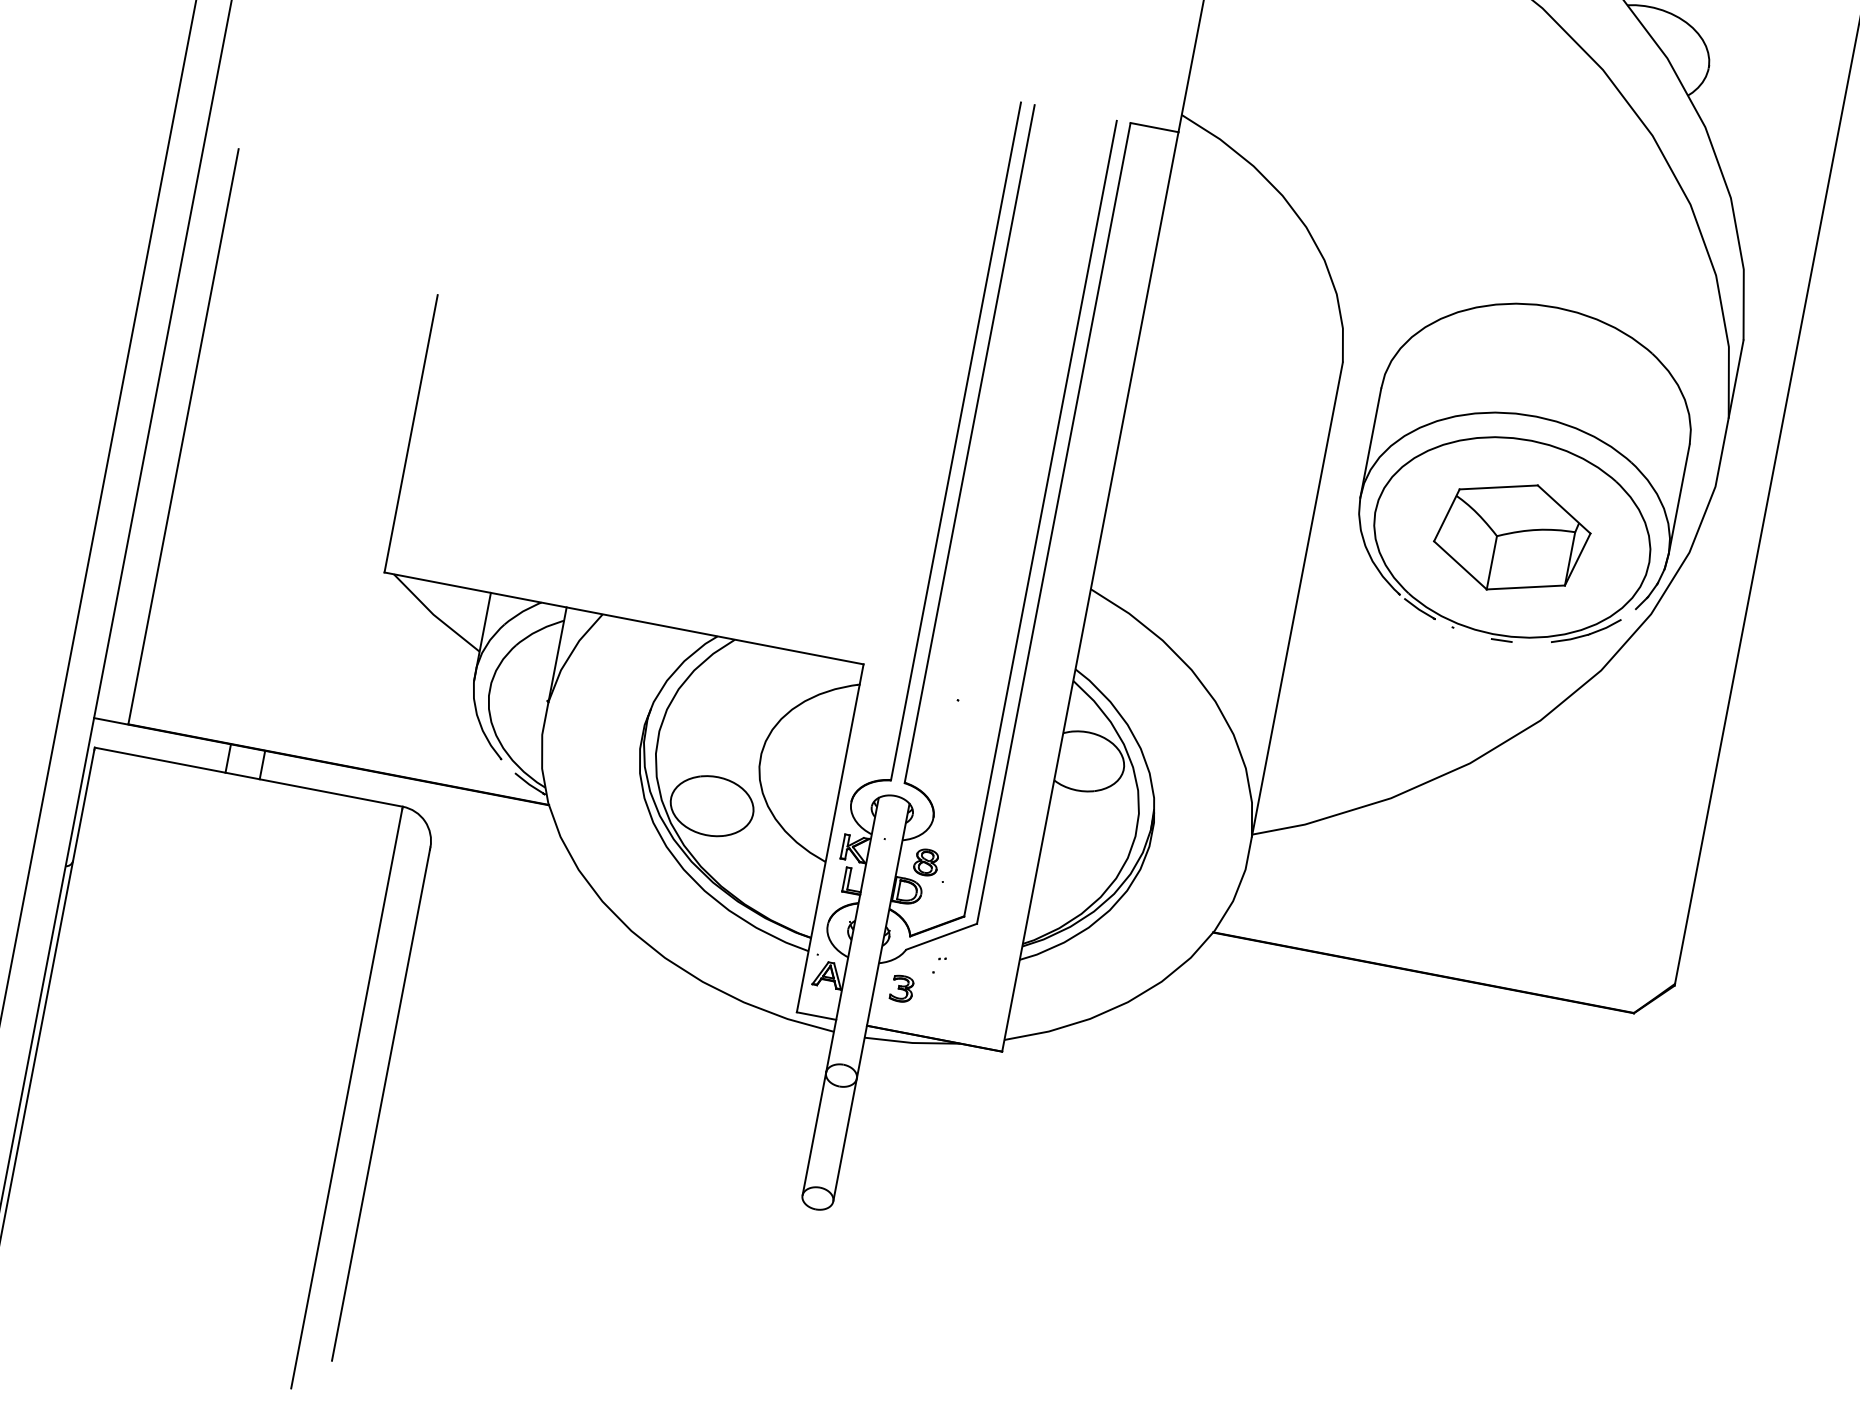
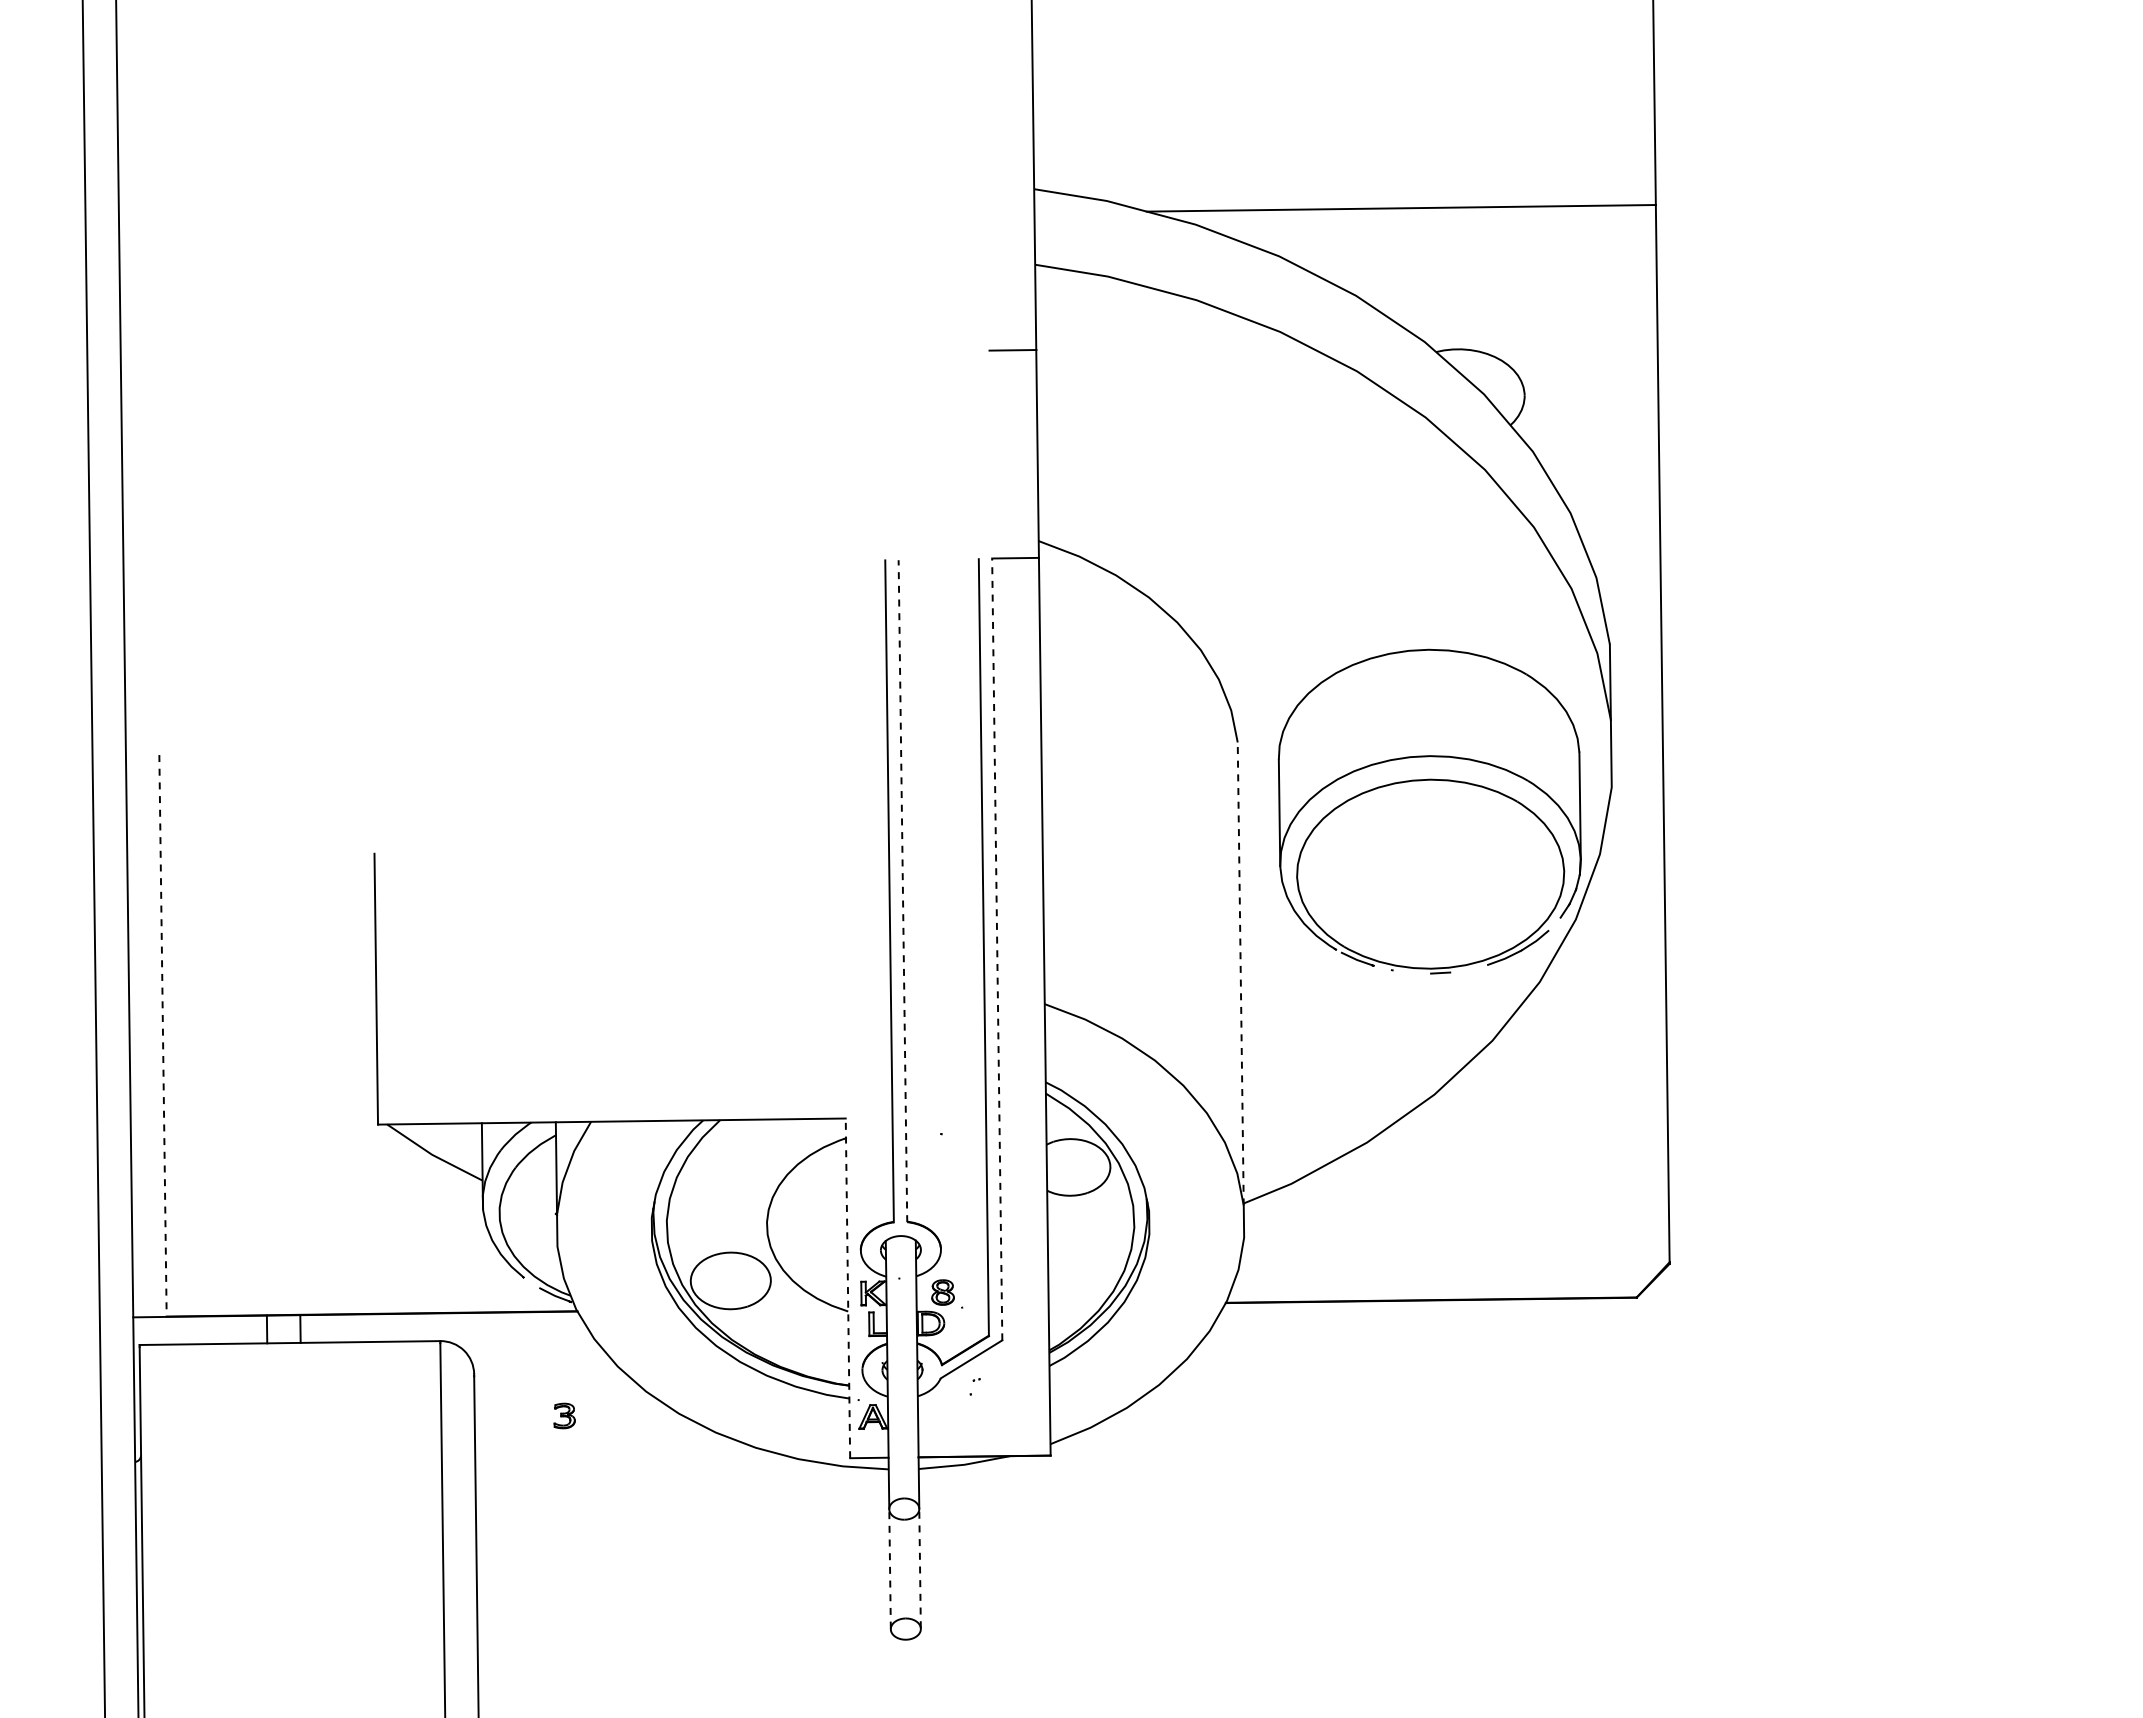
line: (184, 436) -> (163, 1035), solid -> dashed
line: (969, 443) -> (902, 890), solid -> dashed
line: (1054, 523) -> (997, 949), solid -> dashed
part: (1512, 536) -> (1430, 873), removed
line: (1297, 599) -> (1240, 973), solid -> dashed
line: (829, 838) -> (847, 1288), solid -> dashed
part: (902, 988) -> (564, 1415), moved
line: (814, 1133) -> (890, 1568), solid -> dashed
line: (845, 1138) -> (920, 1567), solid -> dashed

